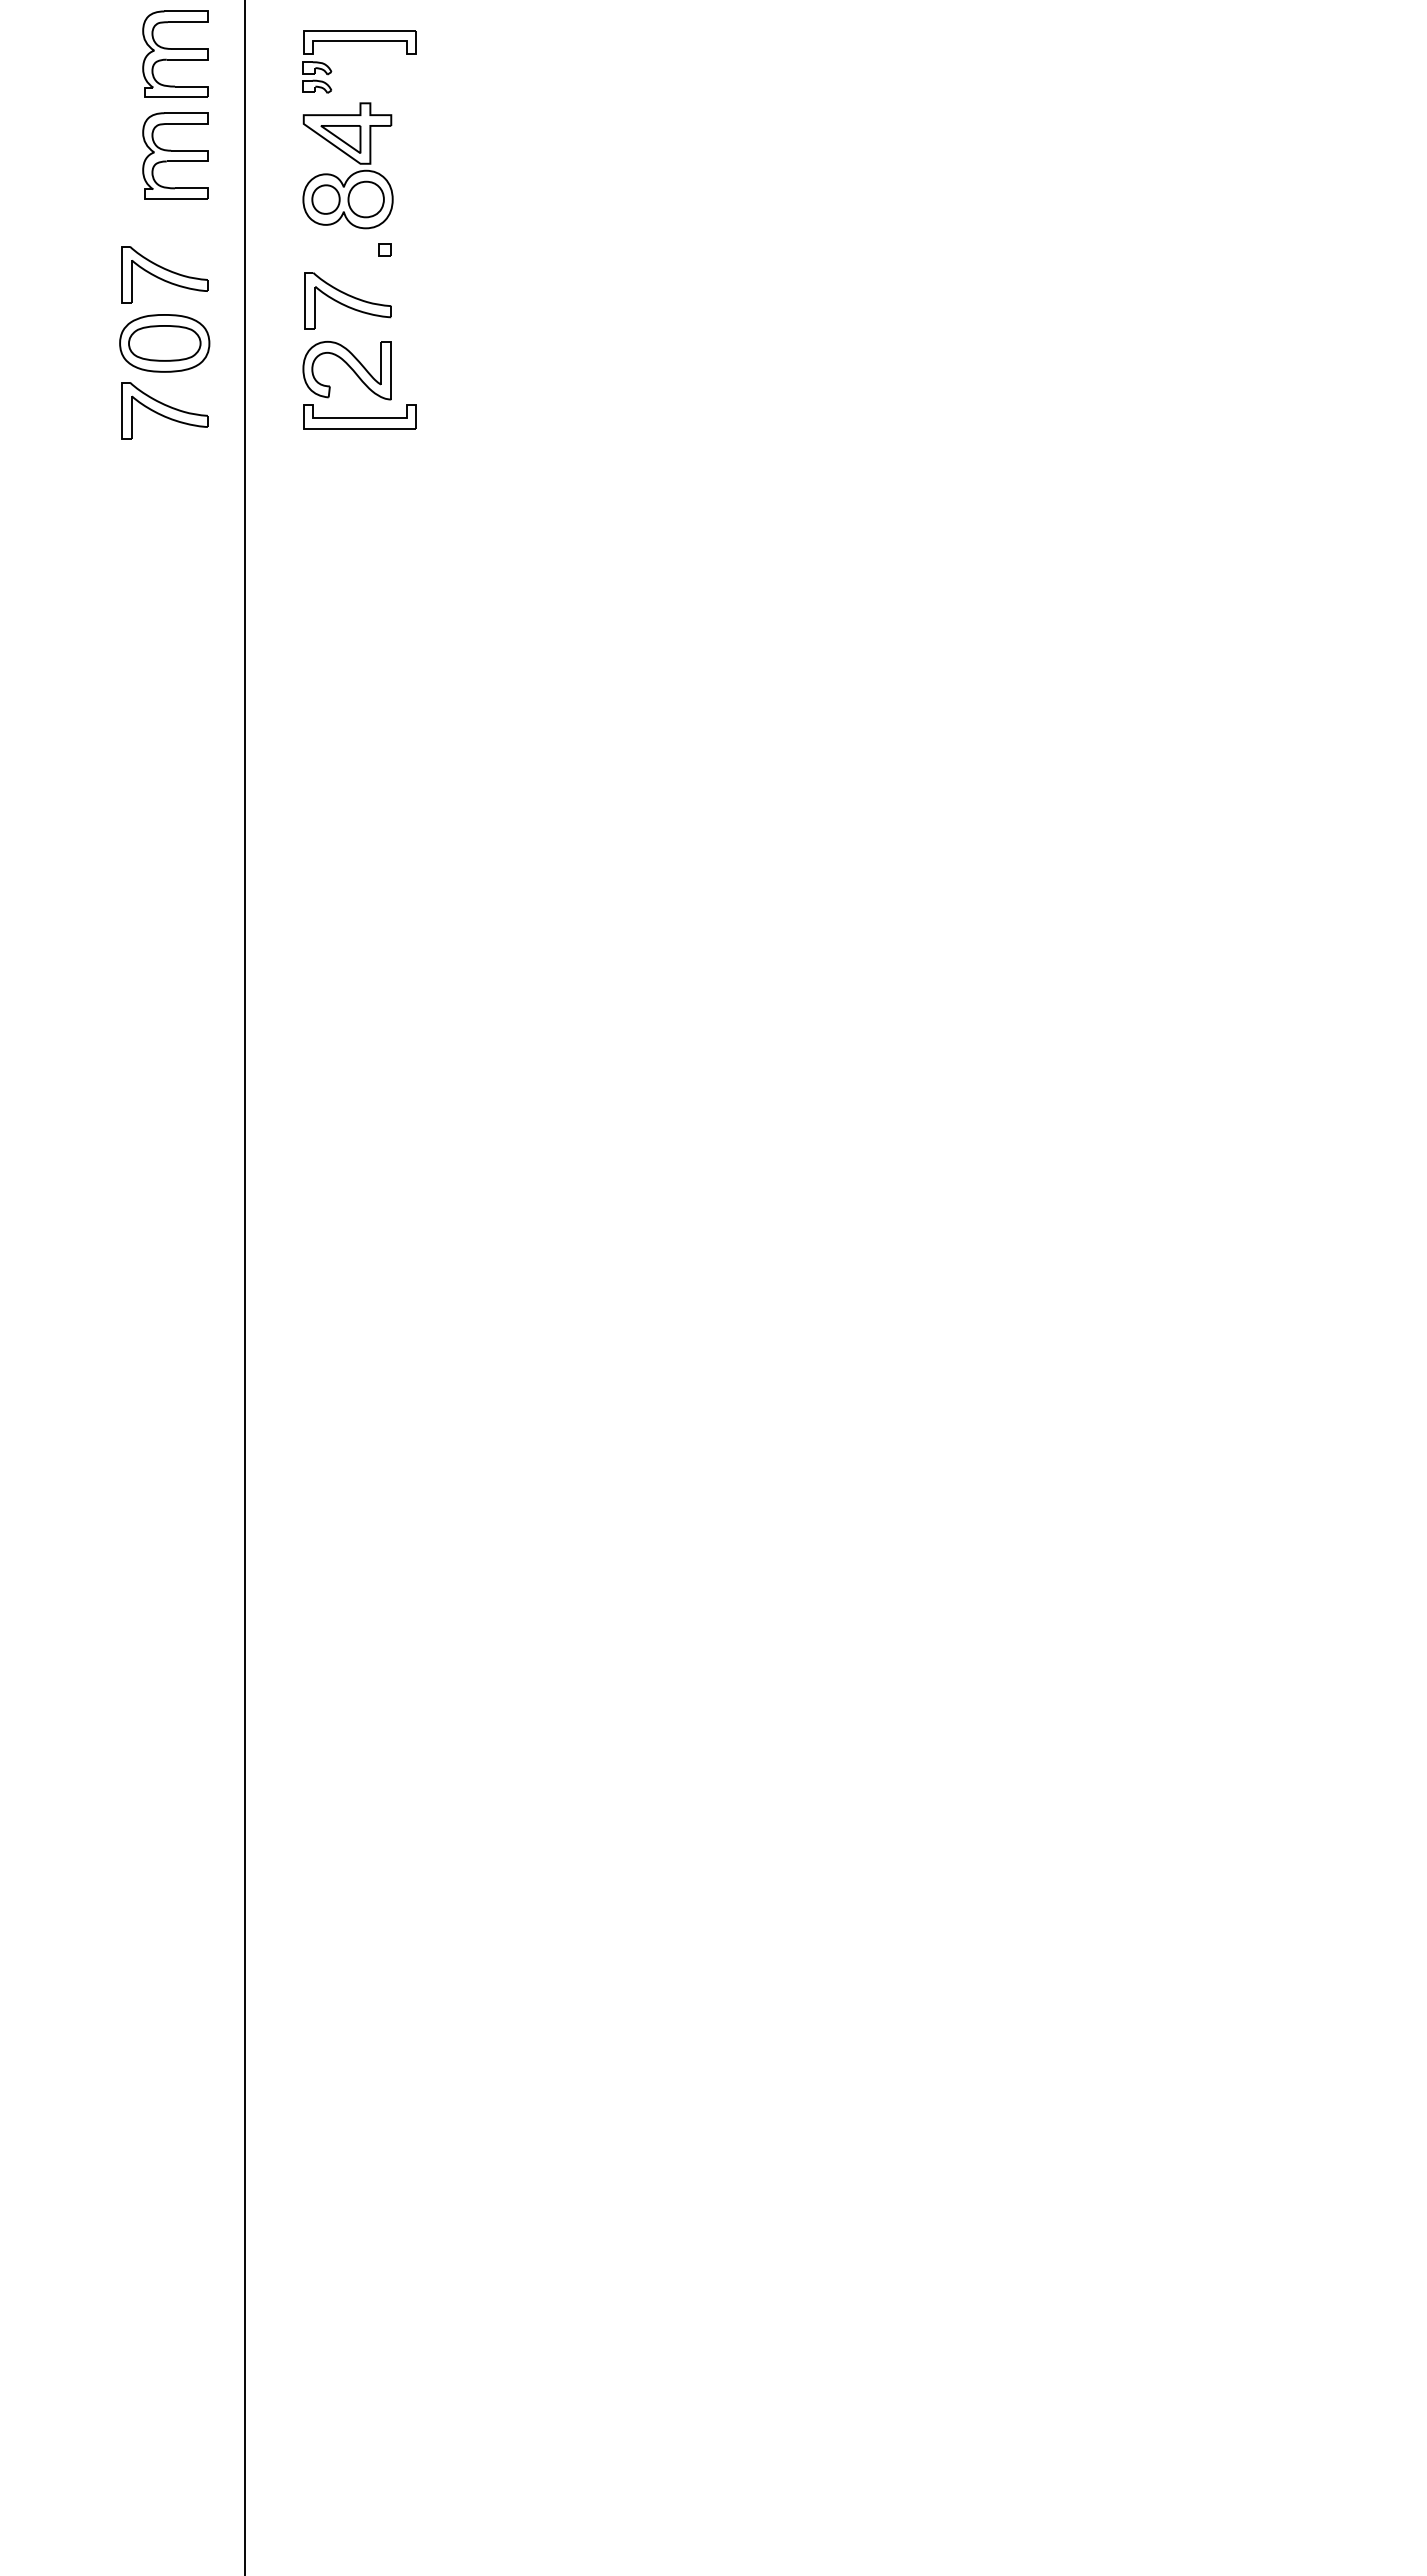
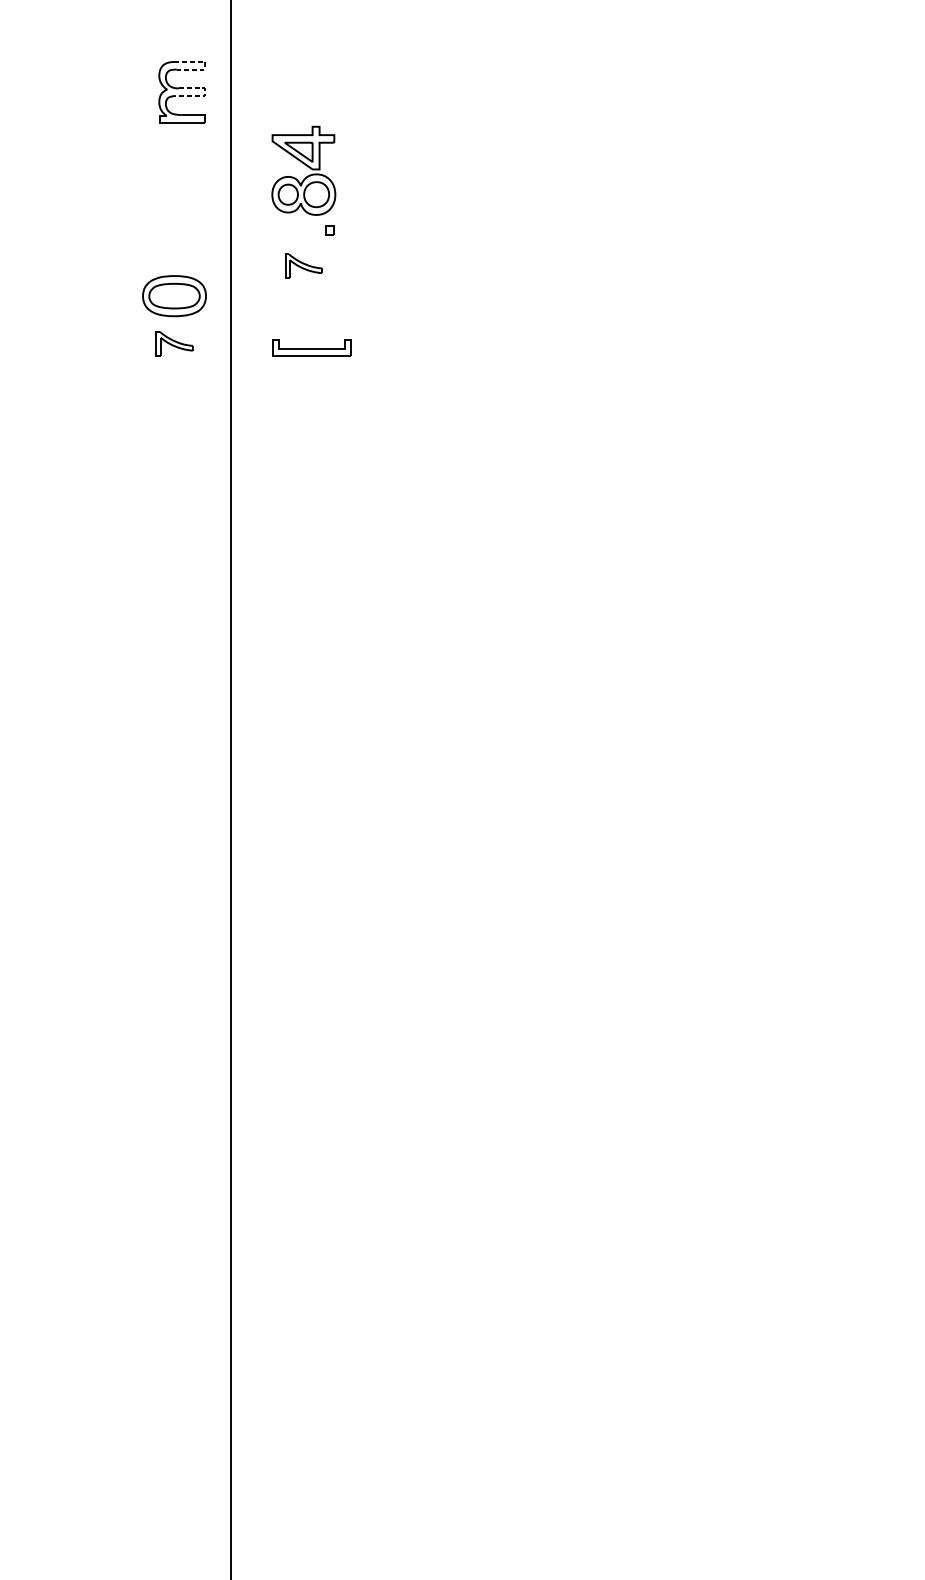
line: (207, 15) -> (204, 64), solid -> dashed
part: (359, 41) -> (311, 83), removed
line: (207, 56) -> (204, 93), solid -> dashed
part: (175, 155) -> (182, 163), removed
part: (164, 274) -> (174, 247), removed
part: (347, 300) -> (303, 265), size x0.6
part: (346, 370) -> (302, 315), removed
part: (164, 410) -> (174, 343), size x0.6

